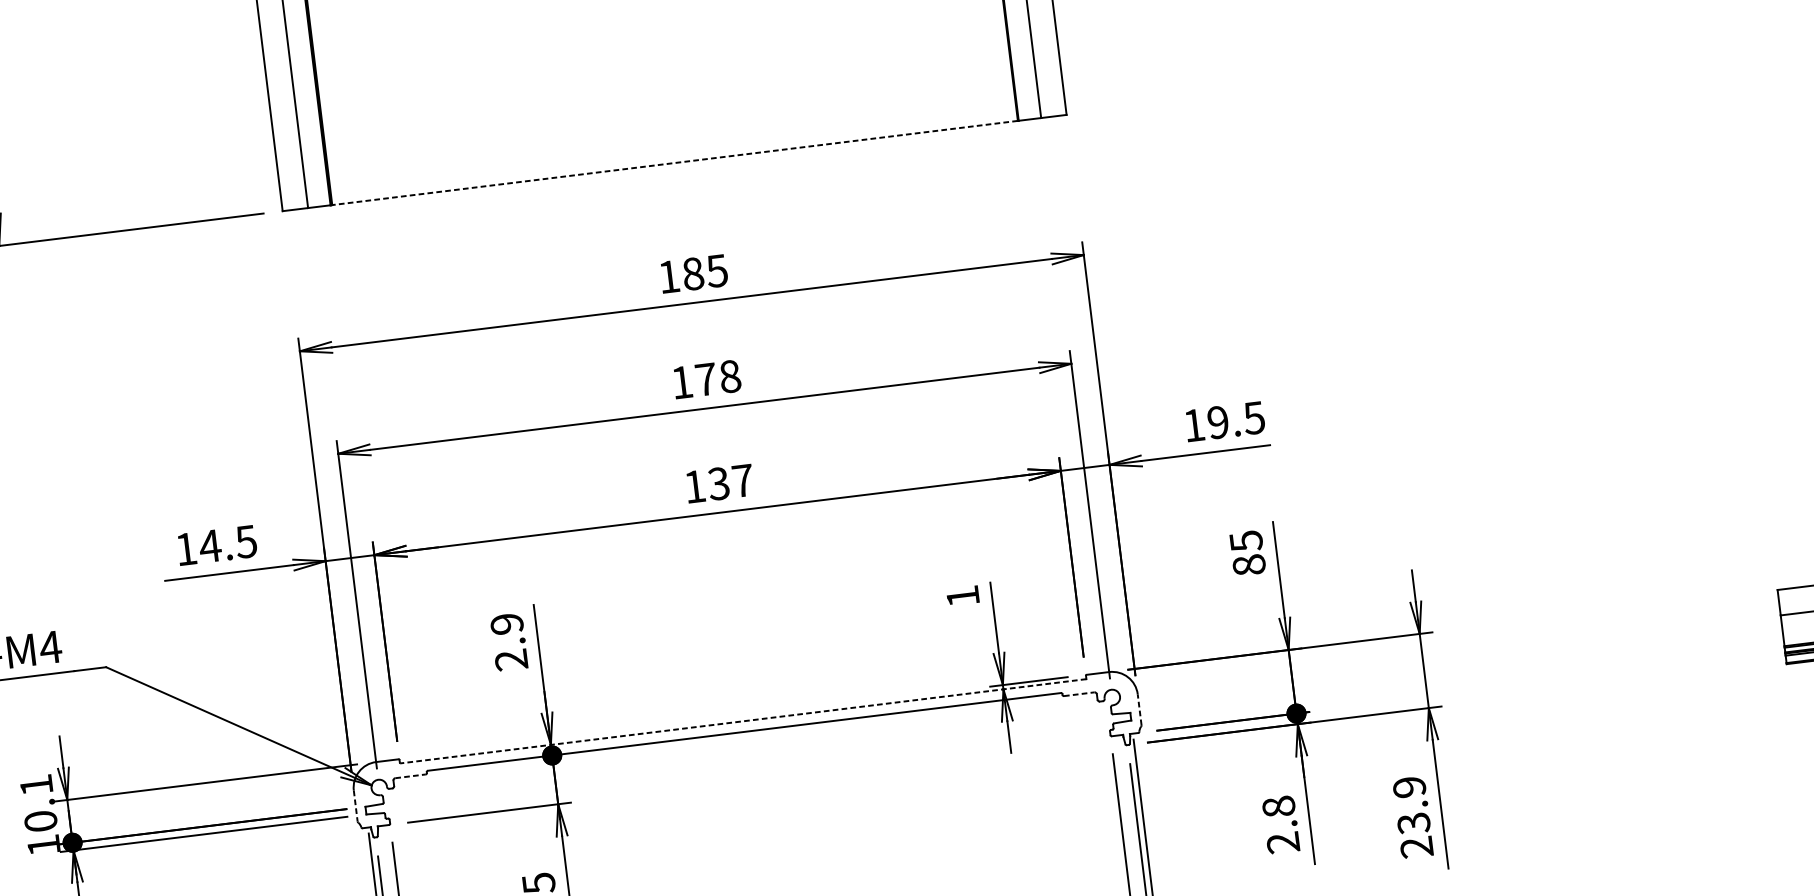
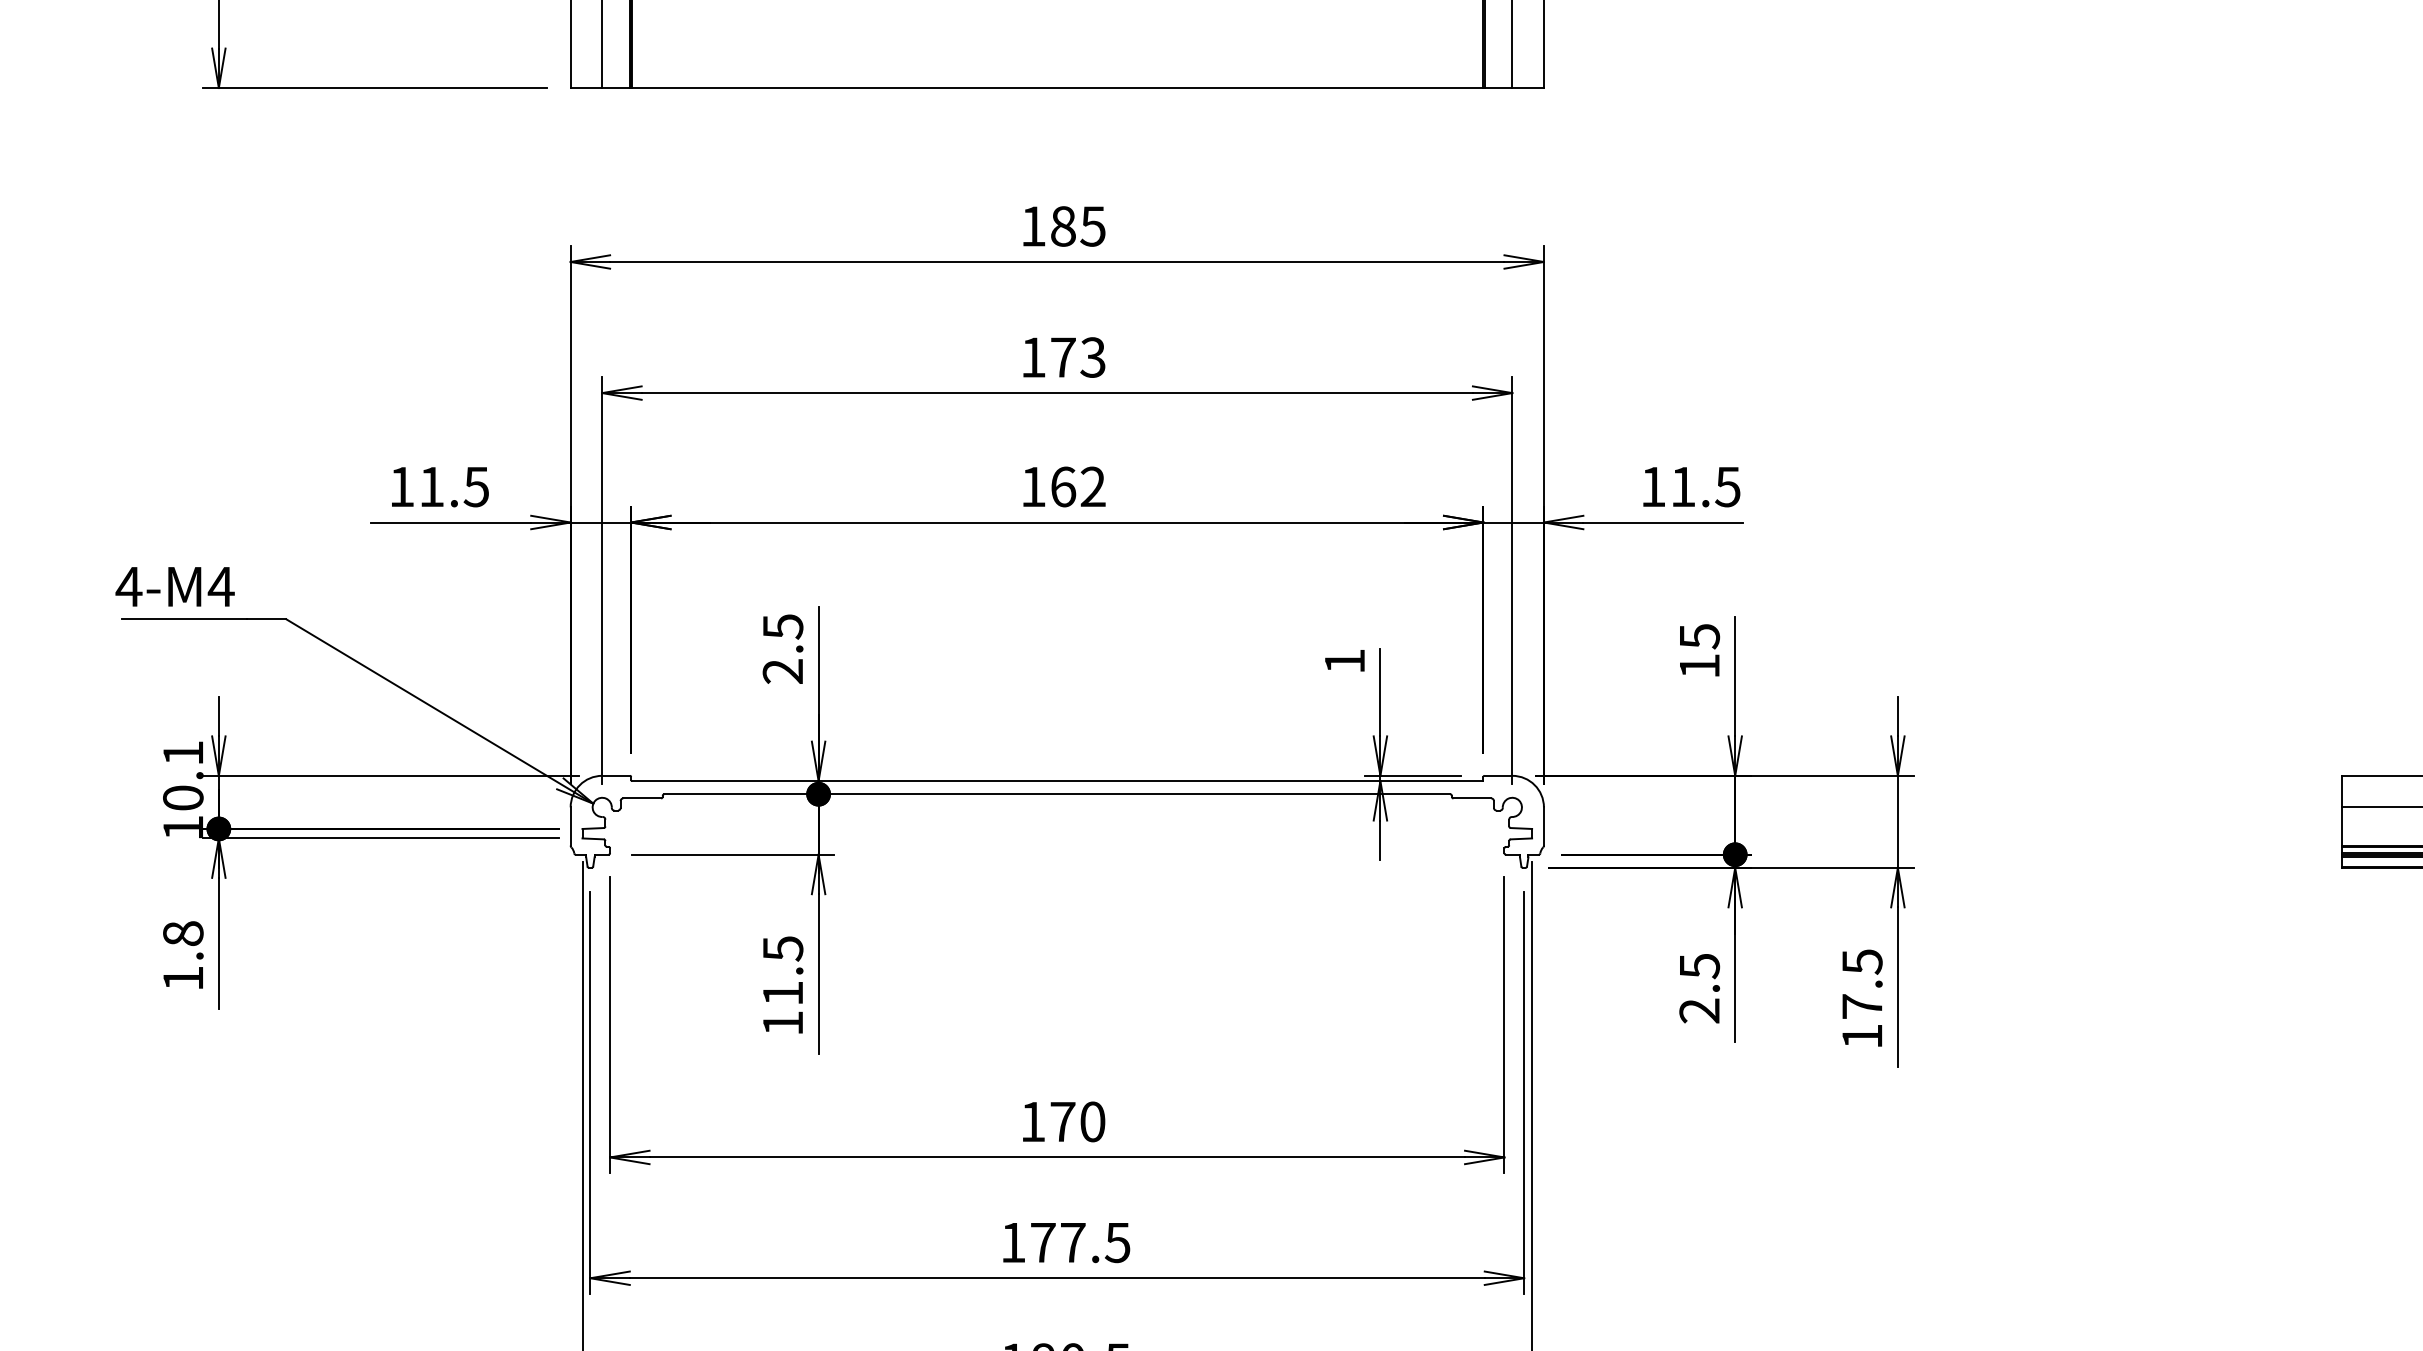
line: (674, 163) -> (1057, 88), dashed -> solid
text: (729, 376) -> (1092, 357), 178 -> 173
text: (1217, 422) -> (1682, 486), 19.5 -> 11.5
text: (730, 482) -> (1077, 486), 137 -> 162
text: (210, 545) -> (431, 486), 14.5 -> 11.5
text: (1249, 564) -> (1699, 665), 85 -> 15
text: (506, 623) -> (782, 626), 2.9 -> 2.5
line: (1079, 694) -> (1472, 798), dashed -> solid
line: (1139, 709) -> (1543, 826), dashed -> solid
line: (743, 721) -> (1057, 781), dashed -> solid
line: (410, 776) -> (642, 798), dashed -> solid
line: (355, 806) -> (570, 827), dashed -> solid
text: (1278, 807) -> (1699, 966), 2.8 -> 2.5
text: (1413, 816) -> (1862, 998), 23.9 -> 17.5

